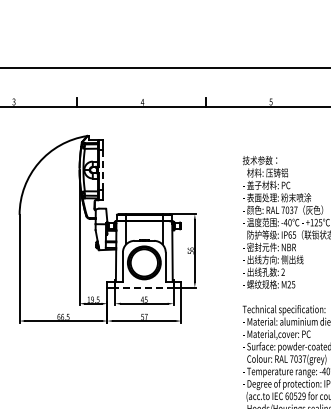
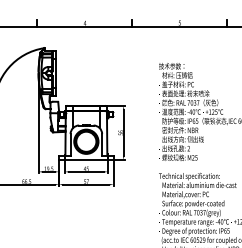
line: (103, 170) -> (56, 73), dashed -> solid
line: (144, 287) -> (86, 159), dashed -> solid

